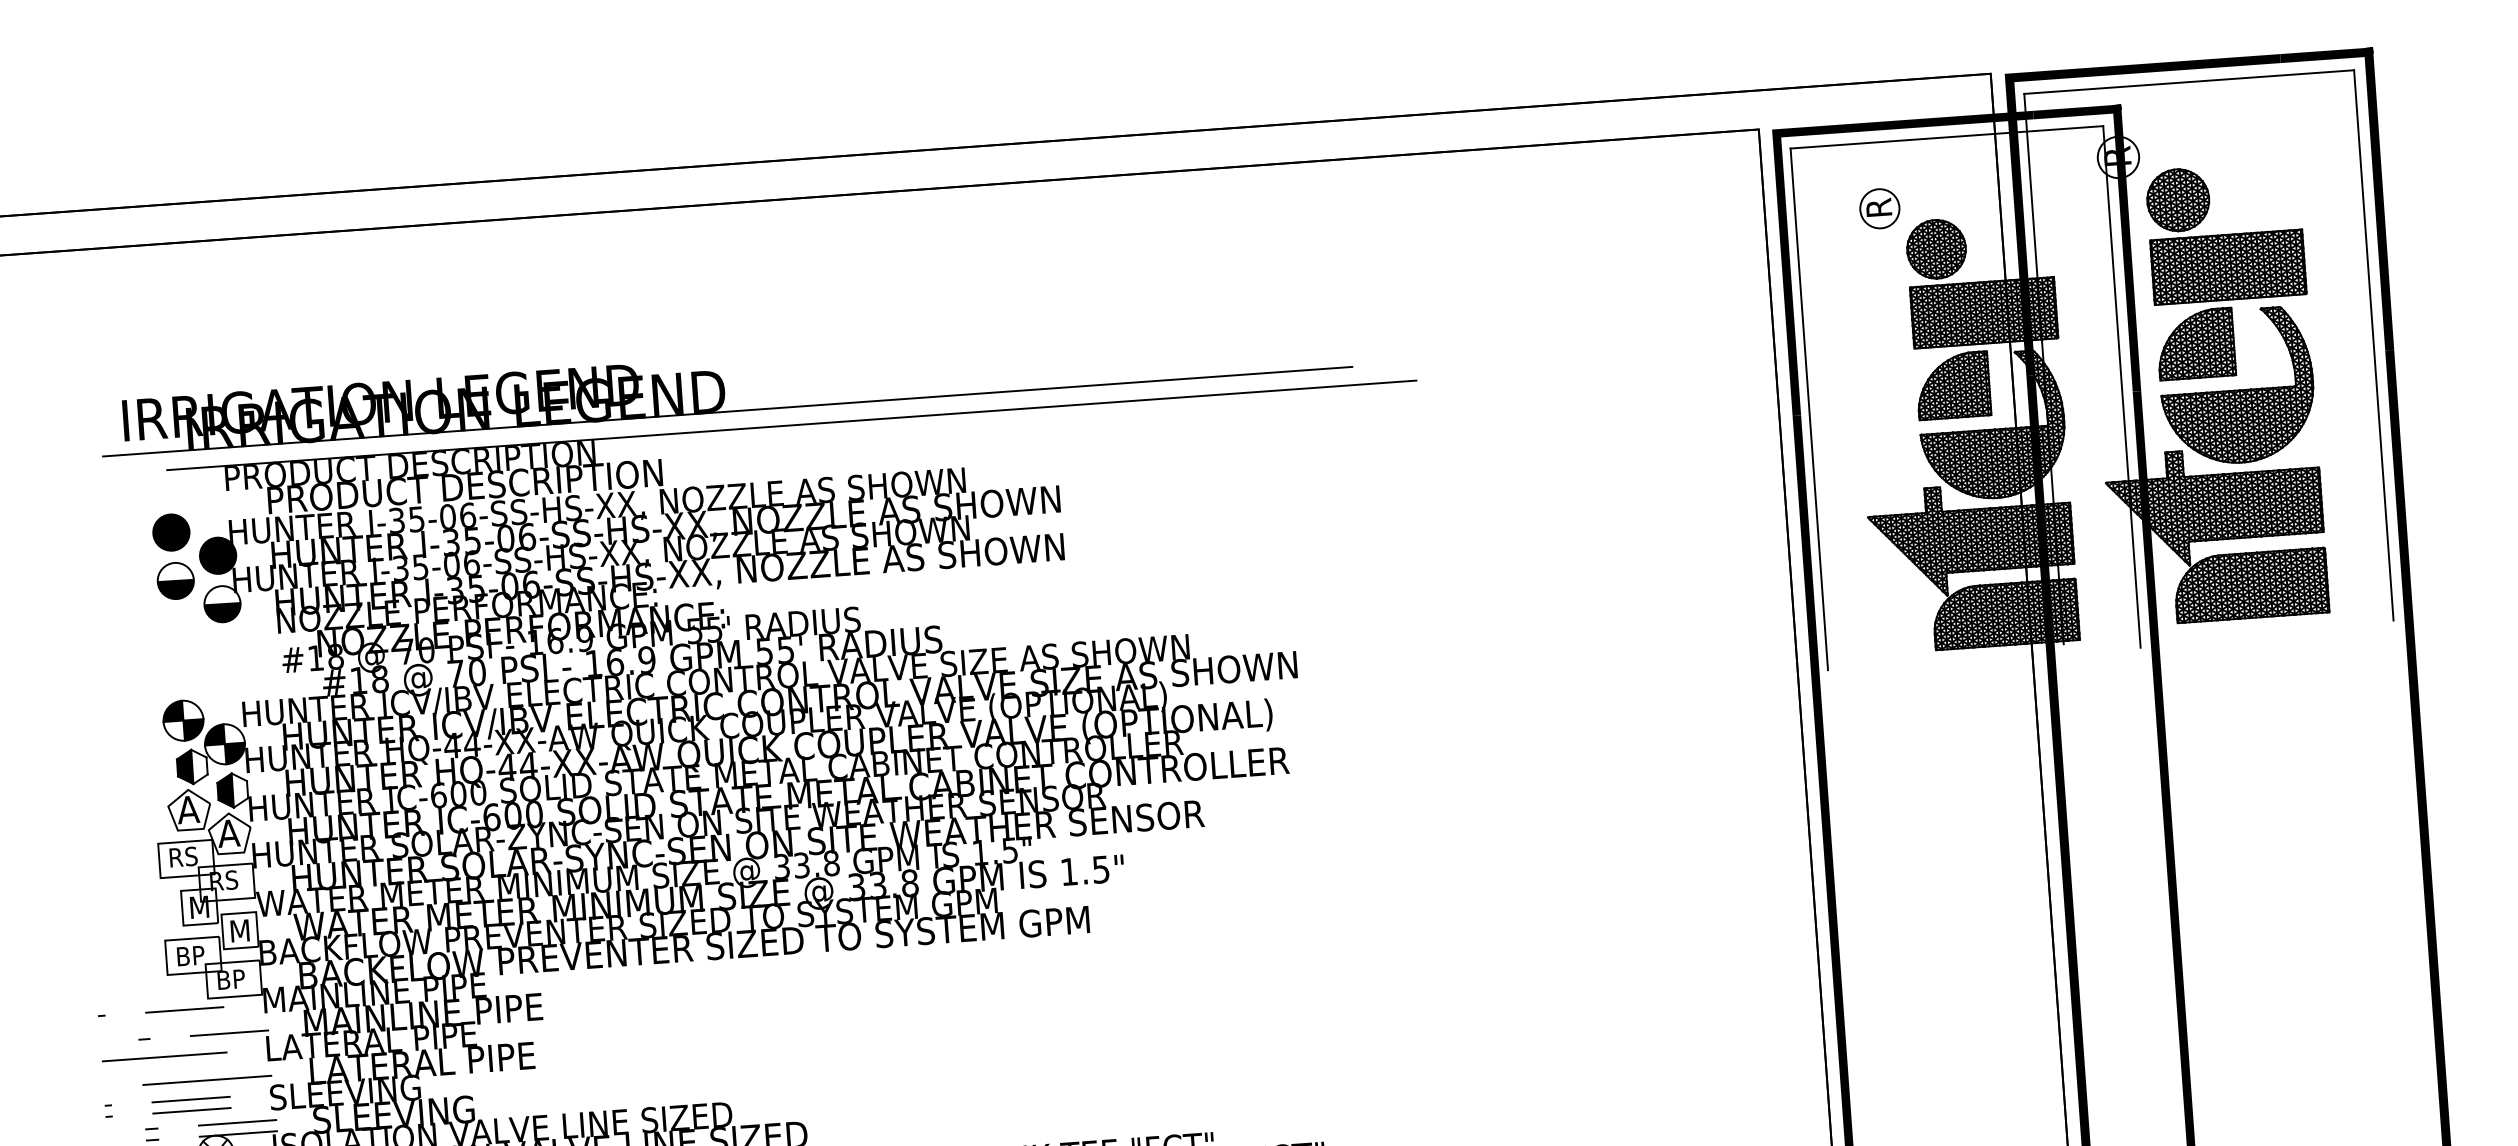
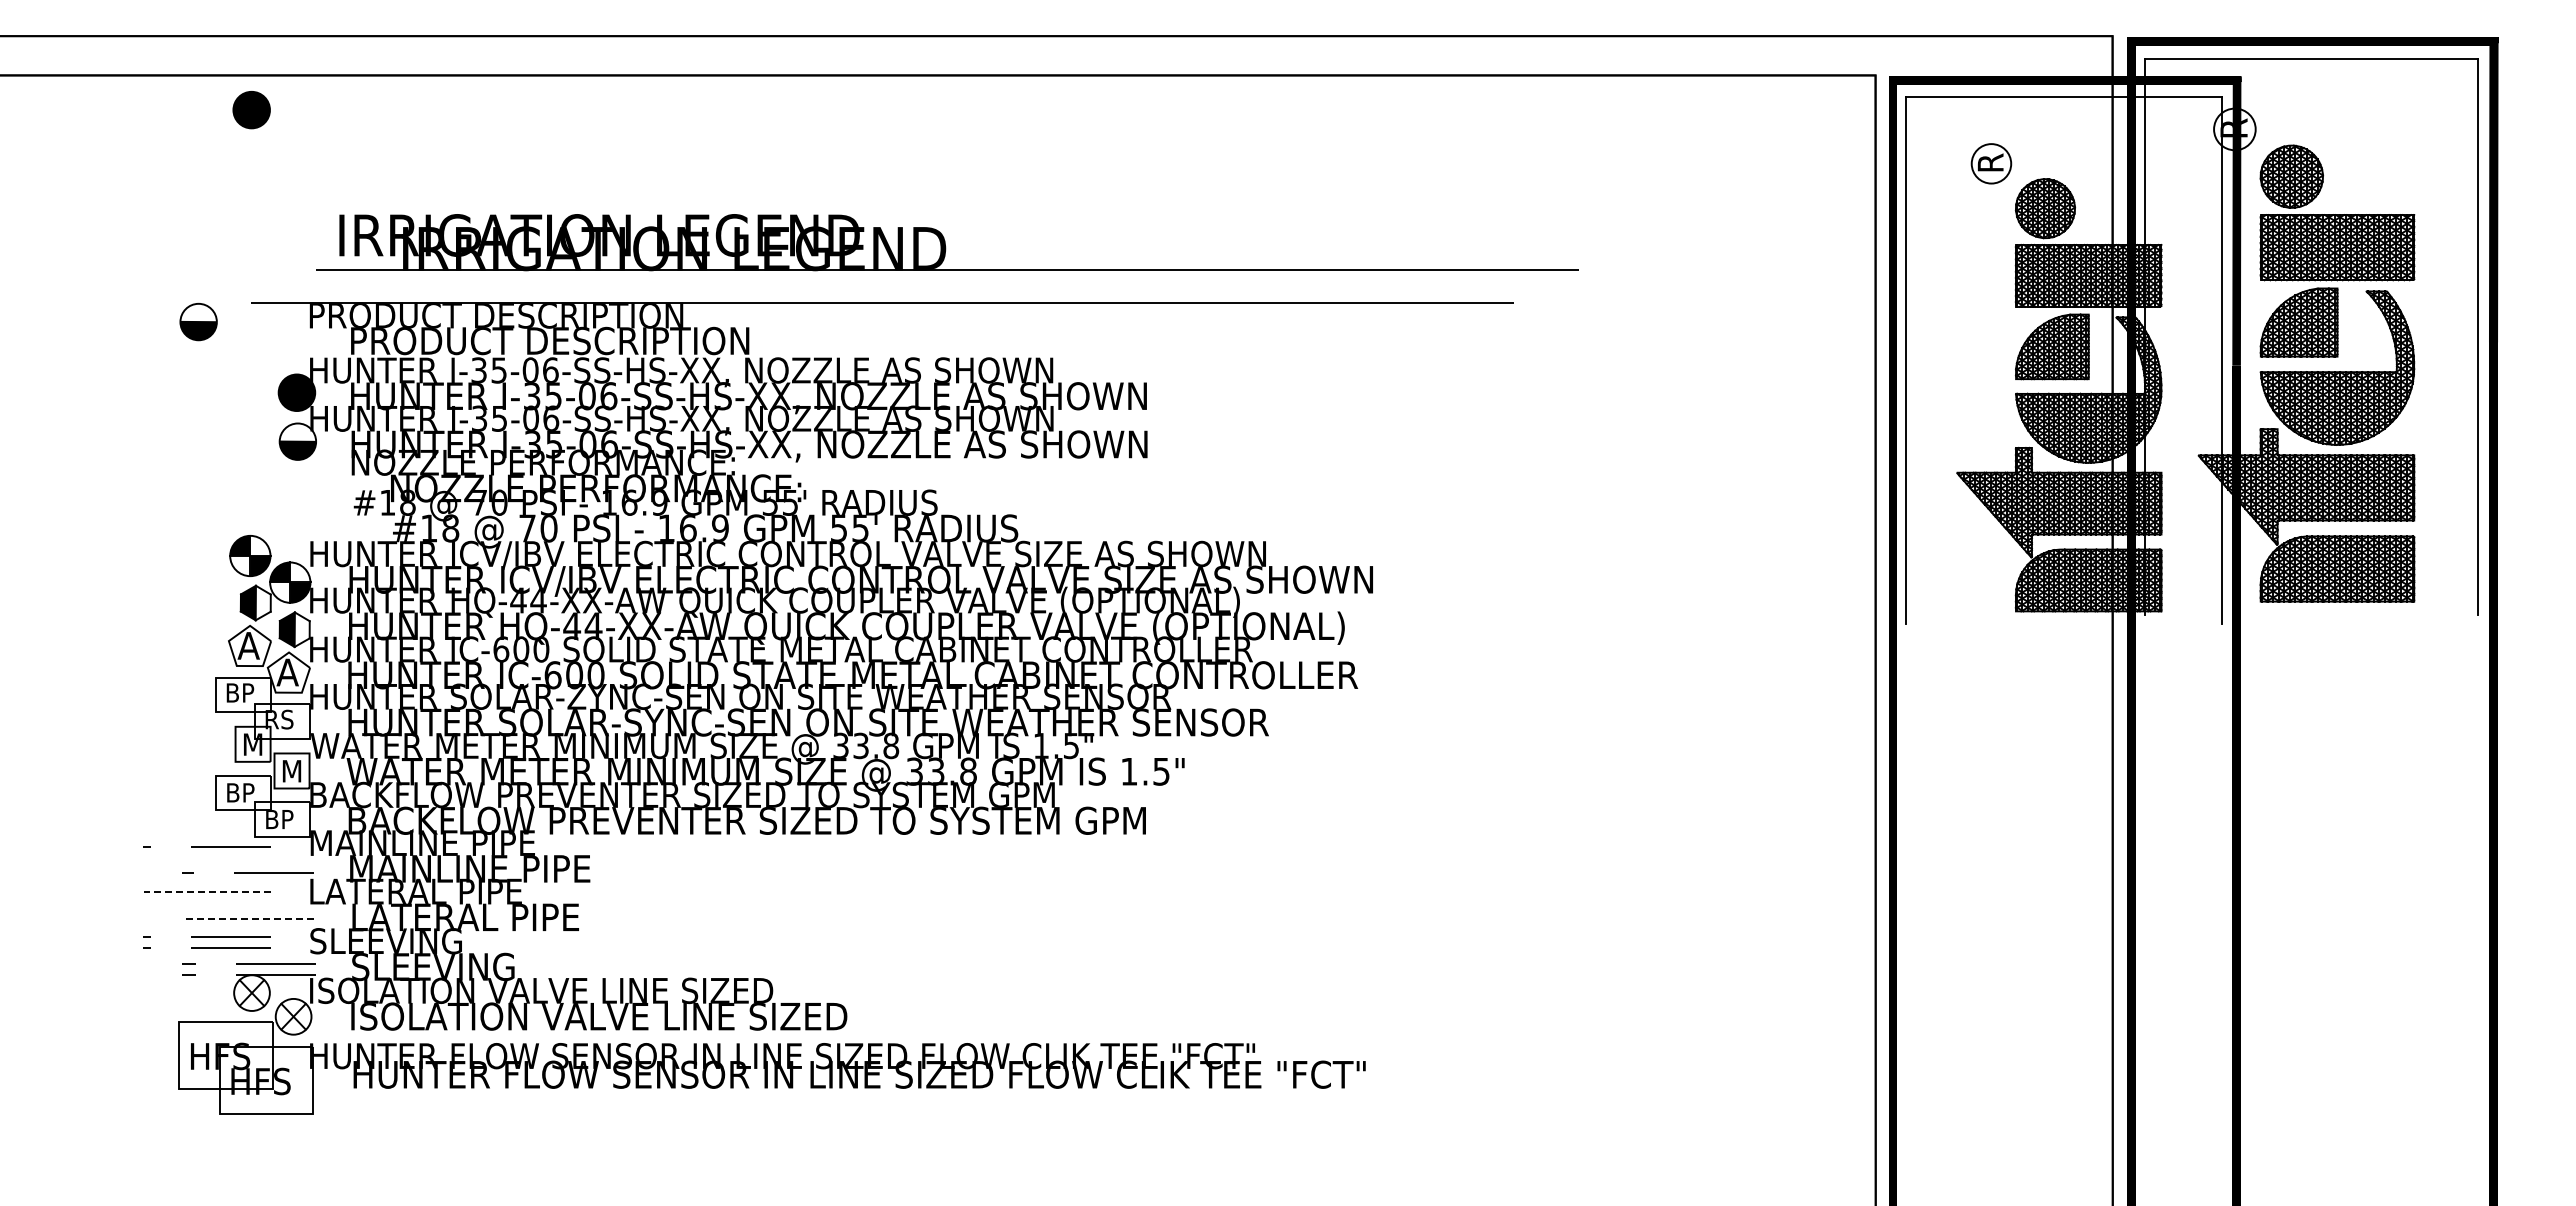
part: (725, 384) -> (947, 242), moved
part: (171, 533) -> (251, 110), moved
part: (175, 581) -> (198, 322), moved
text: (184, 856) -> (241, 692), RS -> BP
line: (164, 1057) -> (206, 892), solid -> dashed
line: (207, 1080) -> (248, 919), solid -> dashed

